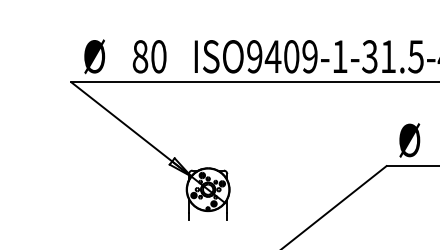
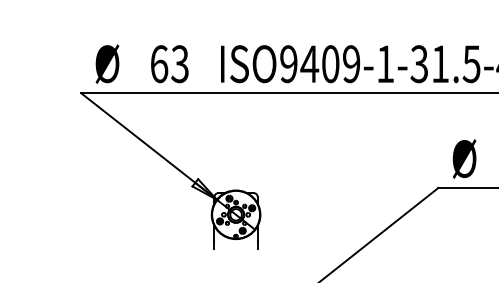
text: (149, 56) -> (169, 63), 80 -> 63

